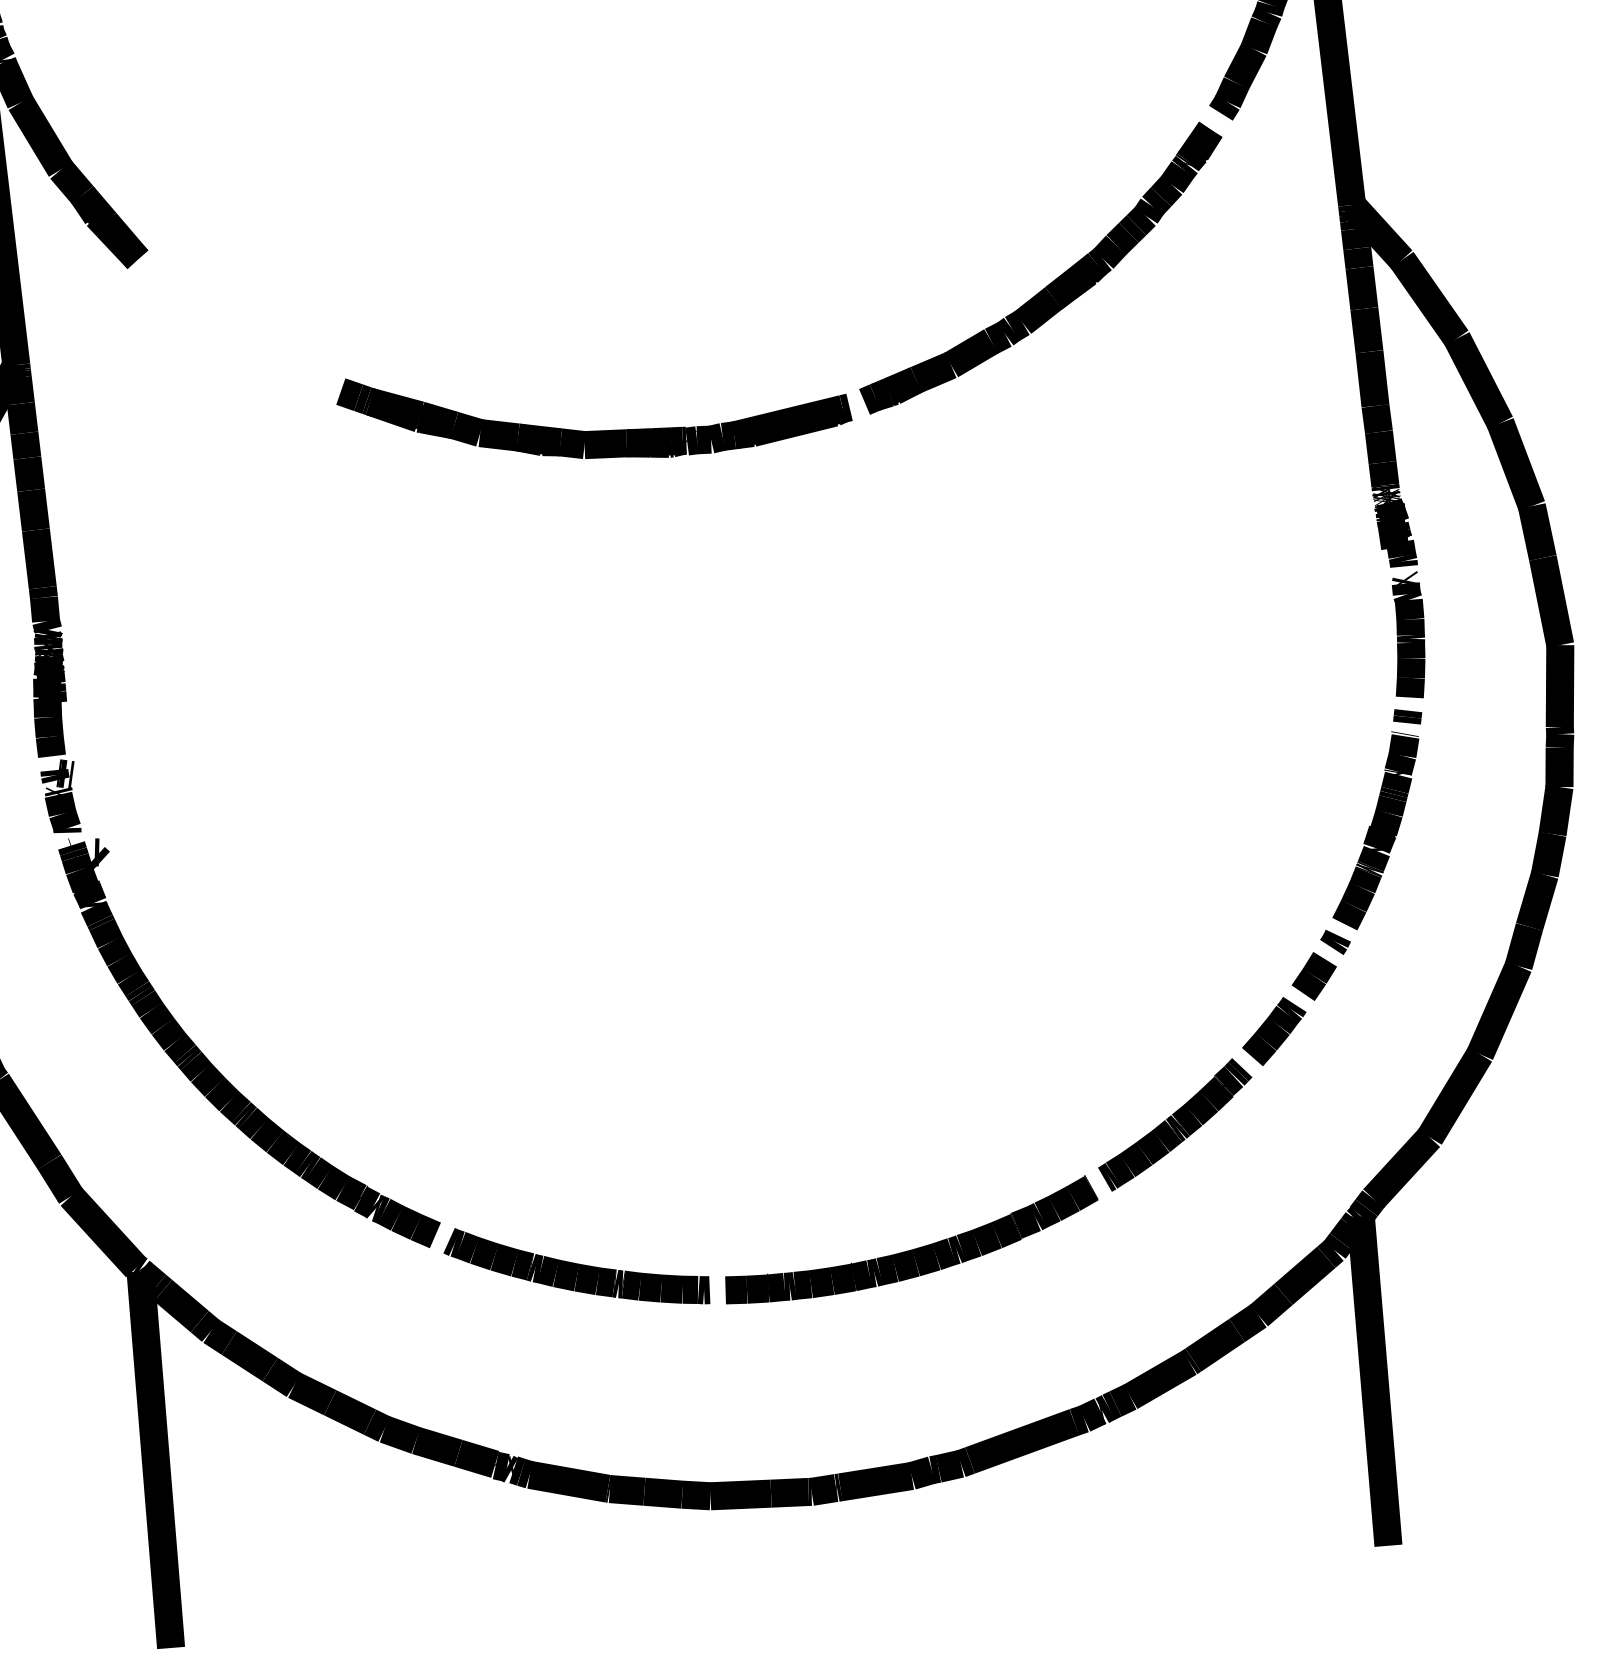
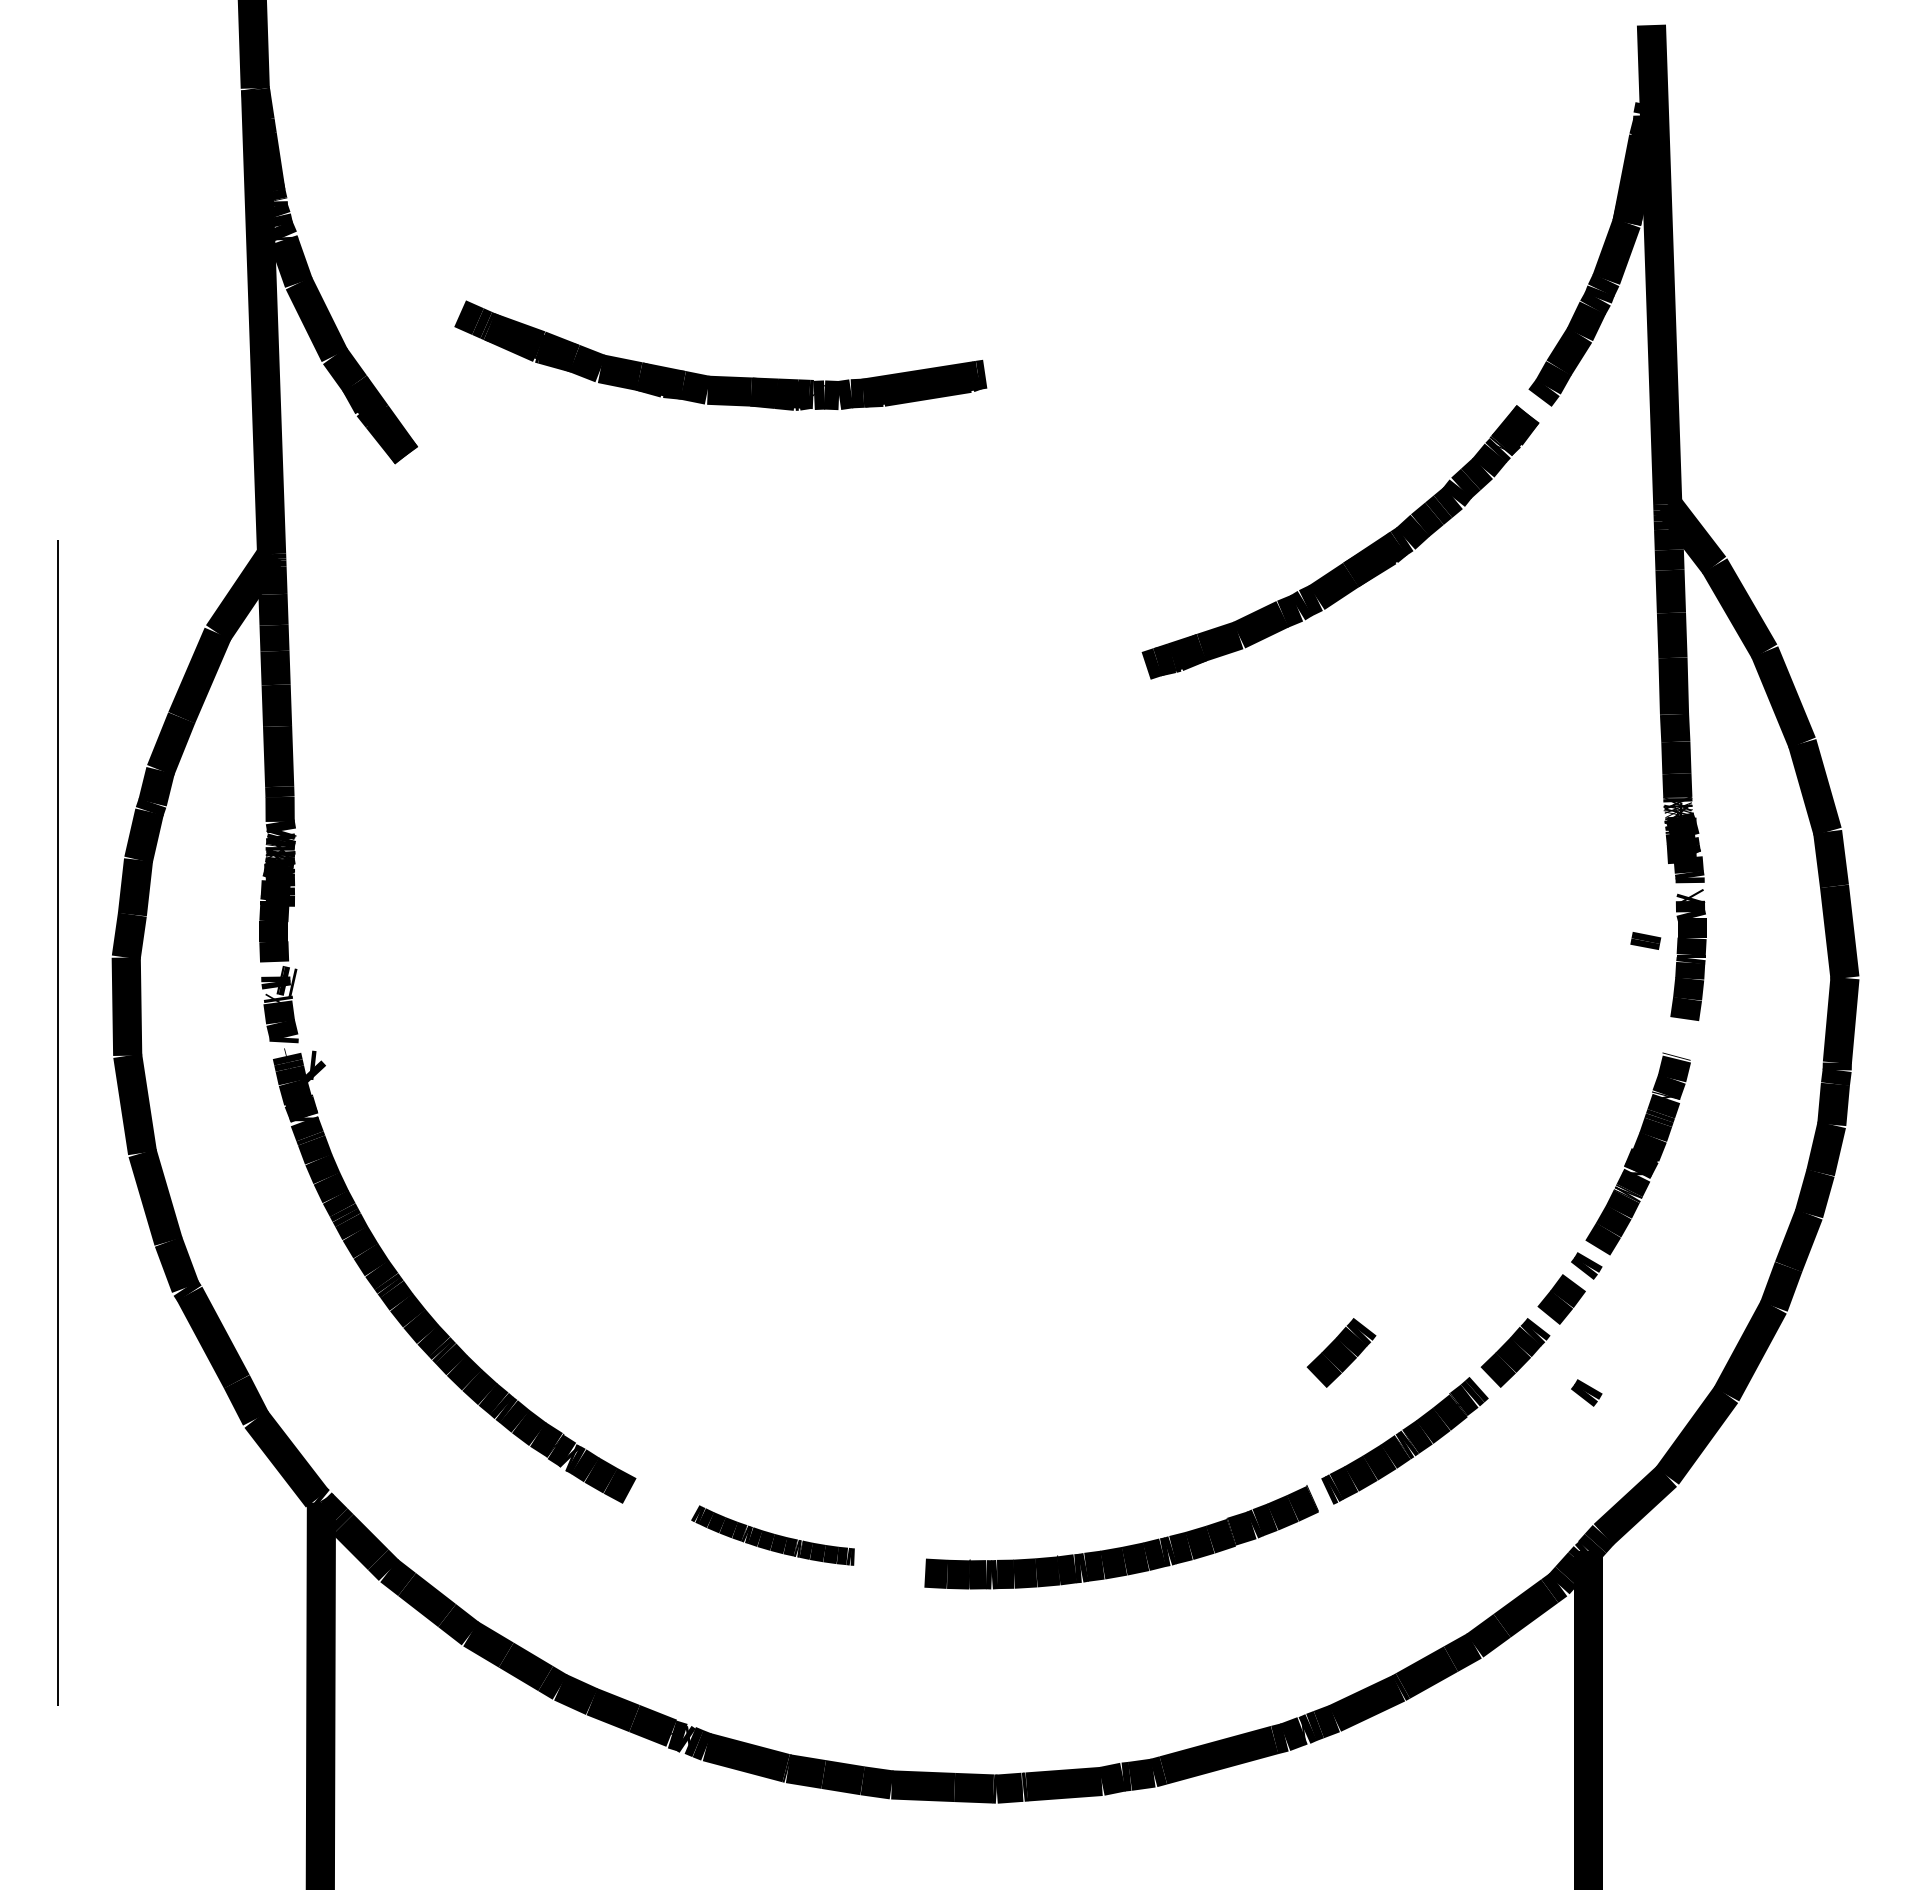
part: (595, 430) -> (720, 376), moved
part: (1407, 716) -> (1645, 940), moved
part: (1107, 1045) -> (1341, 1352), added
part: (1345, 1063) -> (1586, 1392), added
part: (576, 1266) -> (772, 1535), size x0.6

